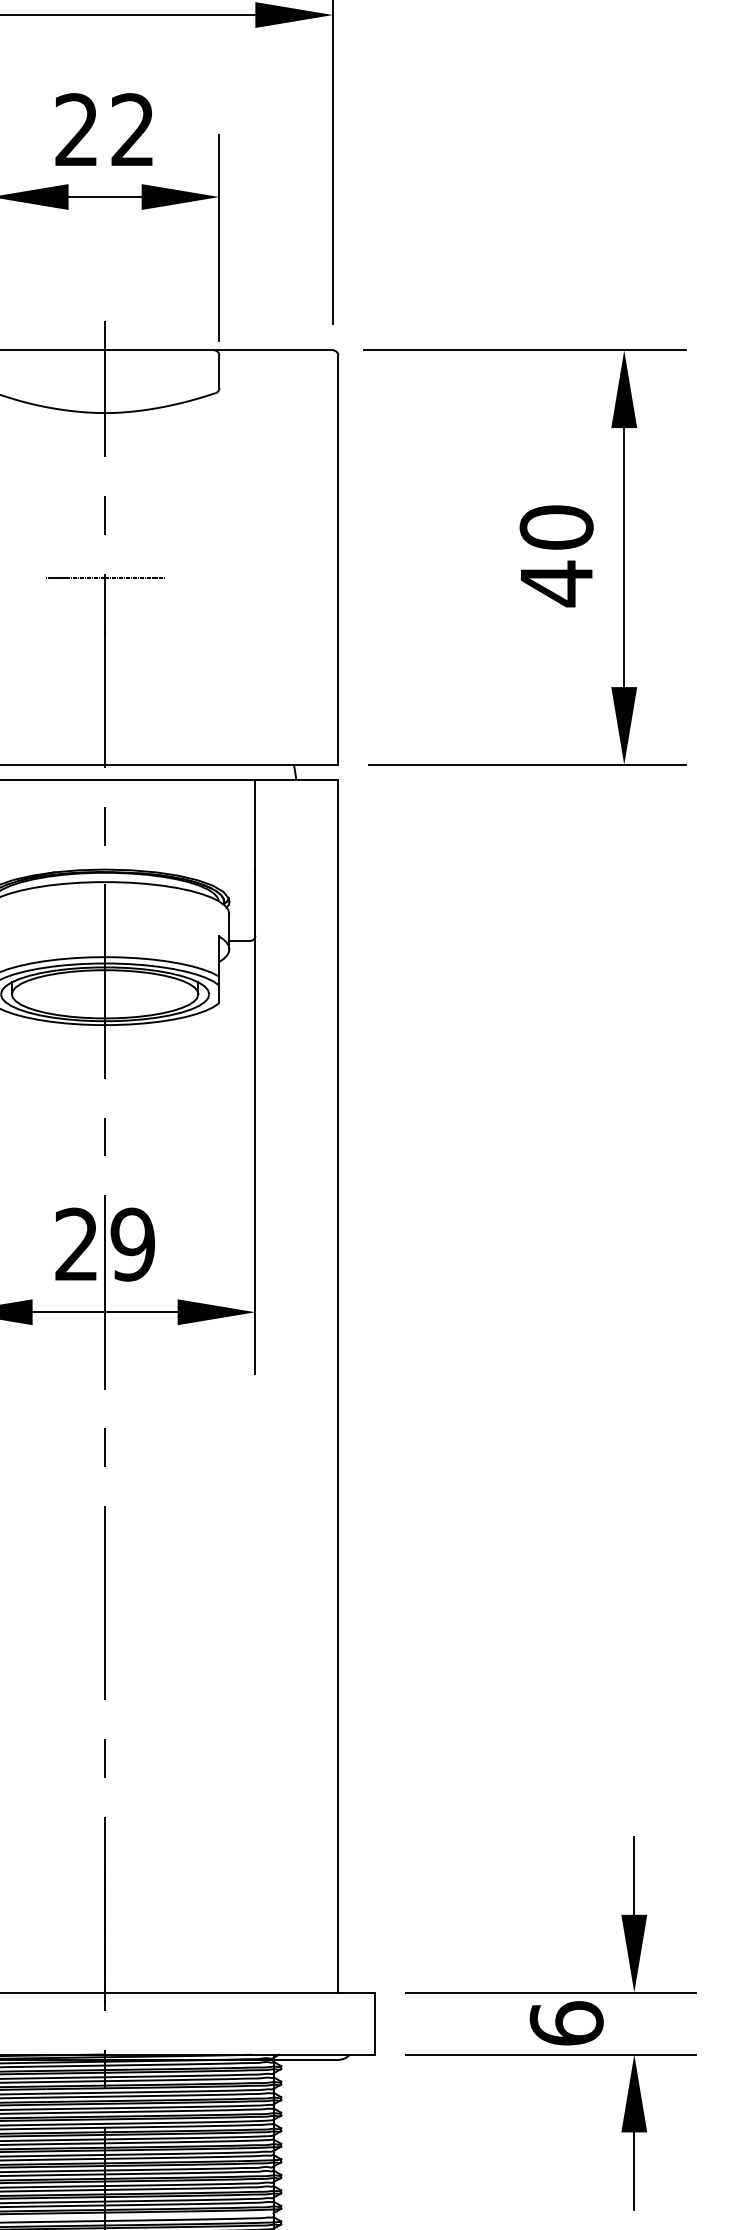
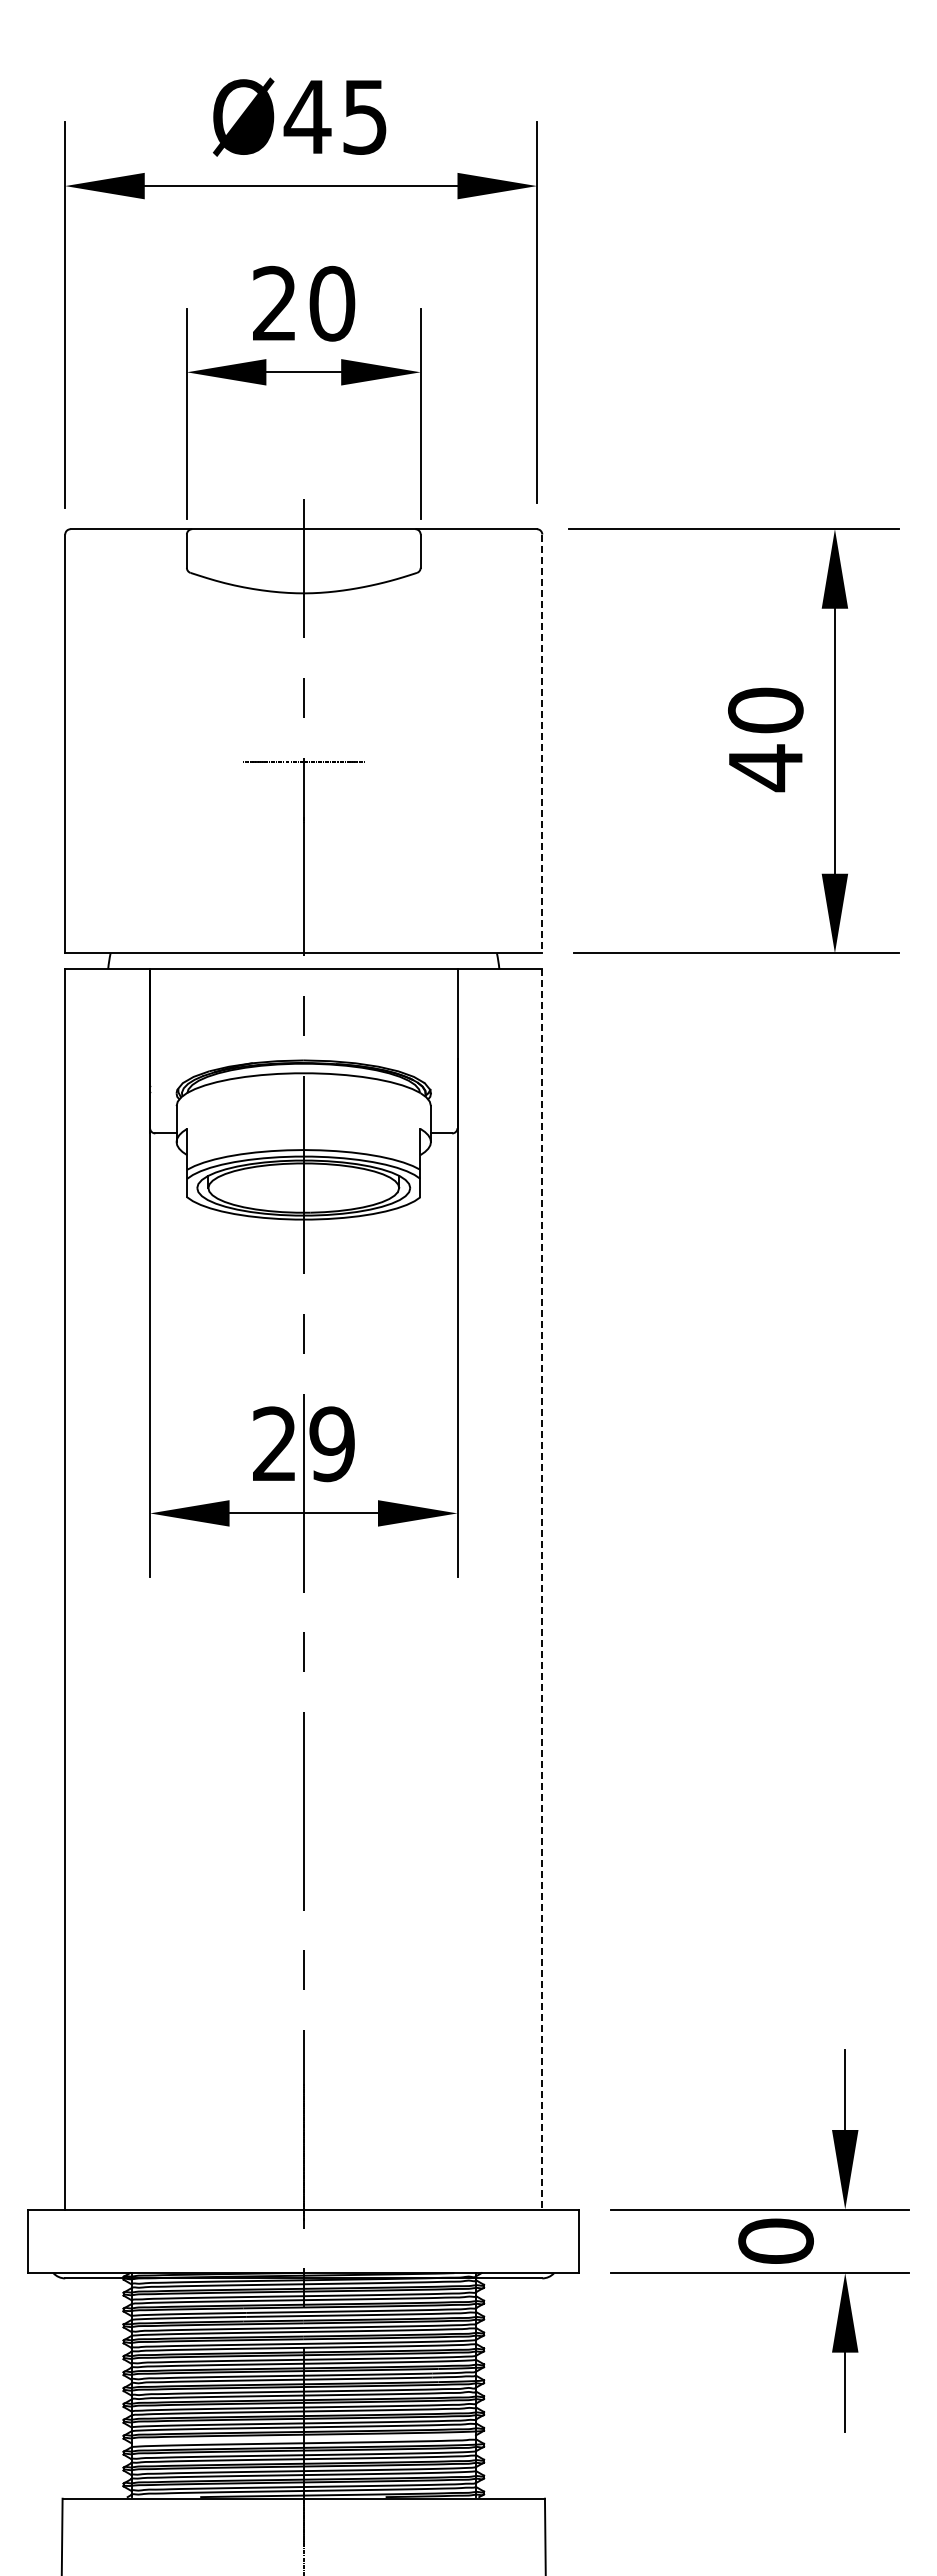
text: (133, 129) -> (332, 303), 22 -> 20
line: (338, 560) -> (542, 744), solid -> dashed
line: (338, 1386) -> (542, 1589), solid -> dashed
text: (566, 2022) -> (775, 2240), 6 -> 0

